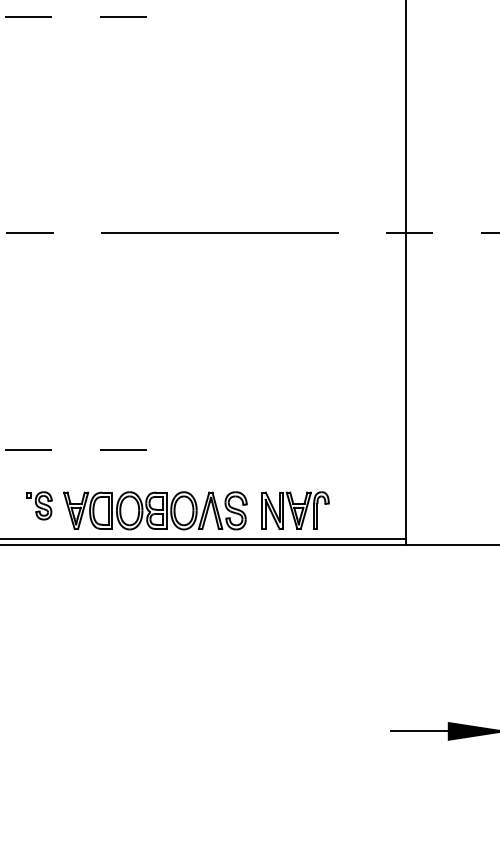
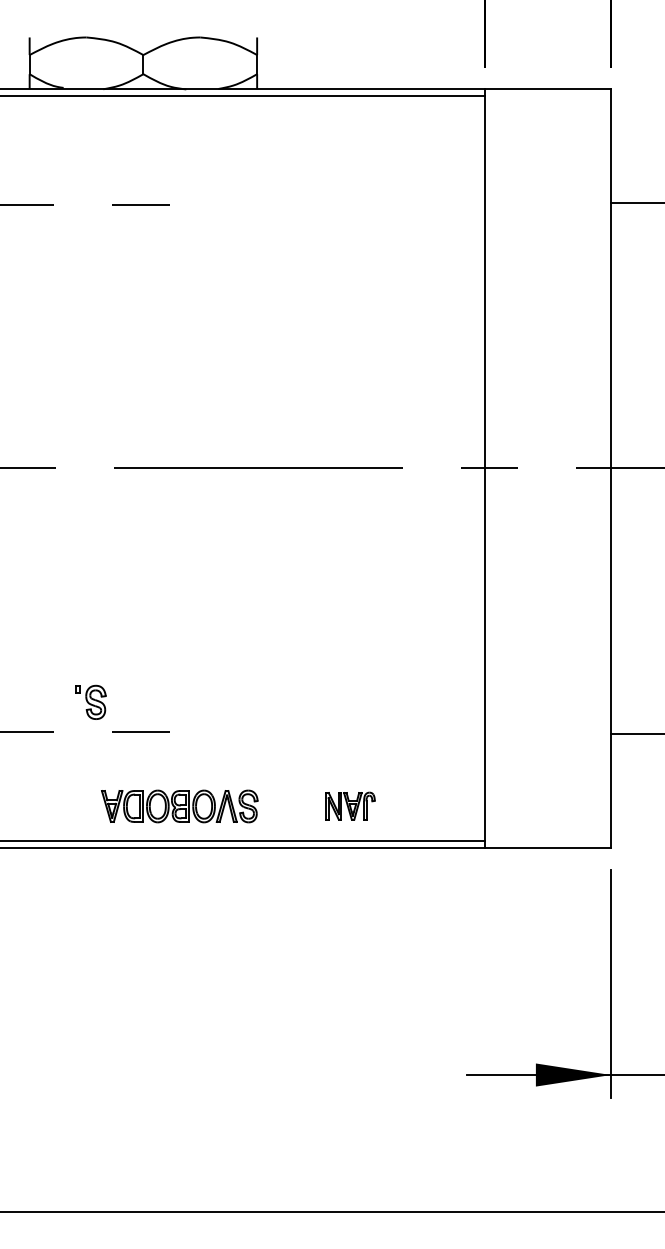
part: (39, 505) -> (90, 701), moved
part: (155, 510) -> (179, 806), size x0.7
part: (295, 510) -> (350, 805), size x0.6

